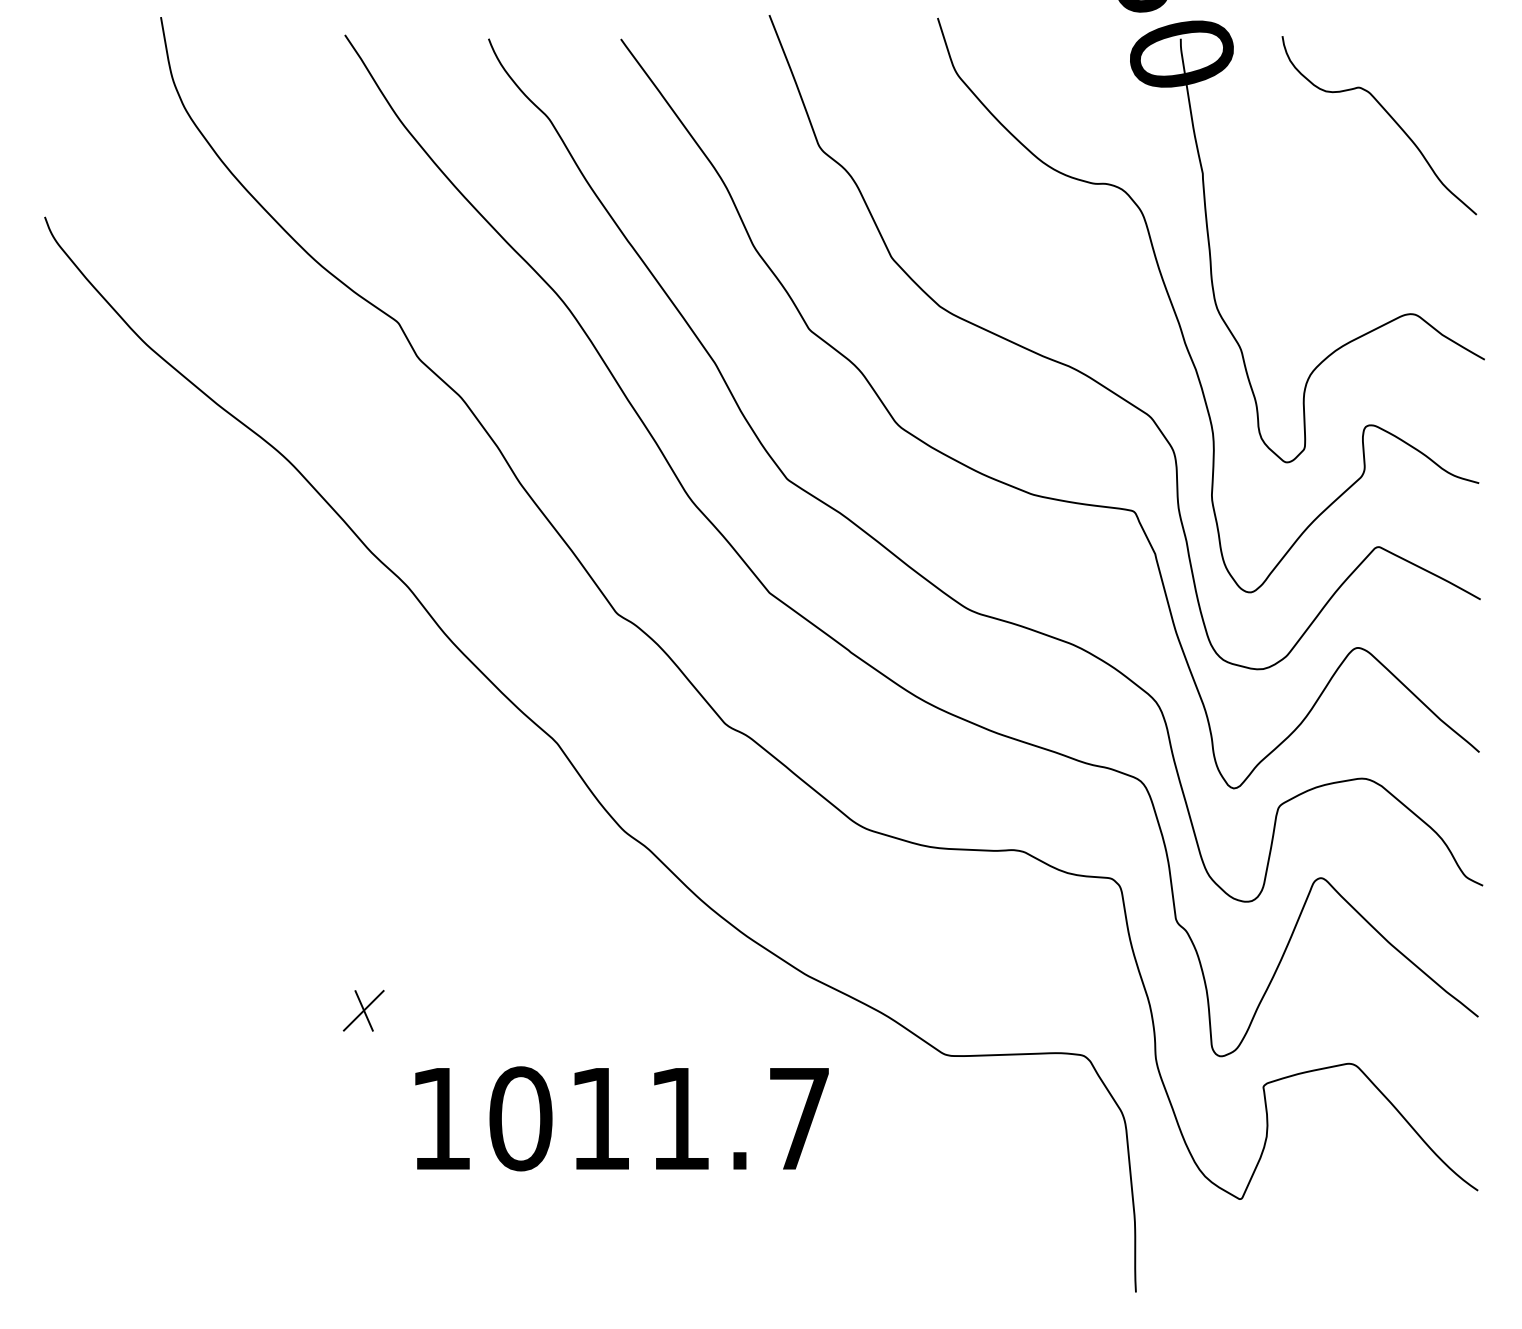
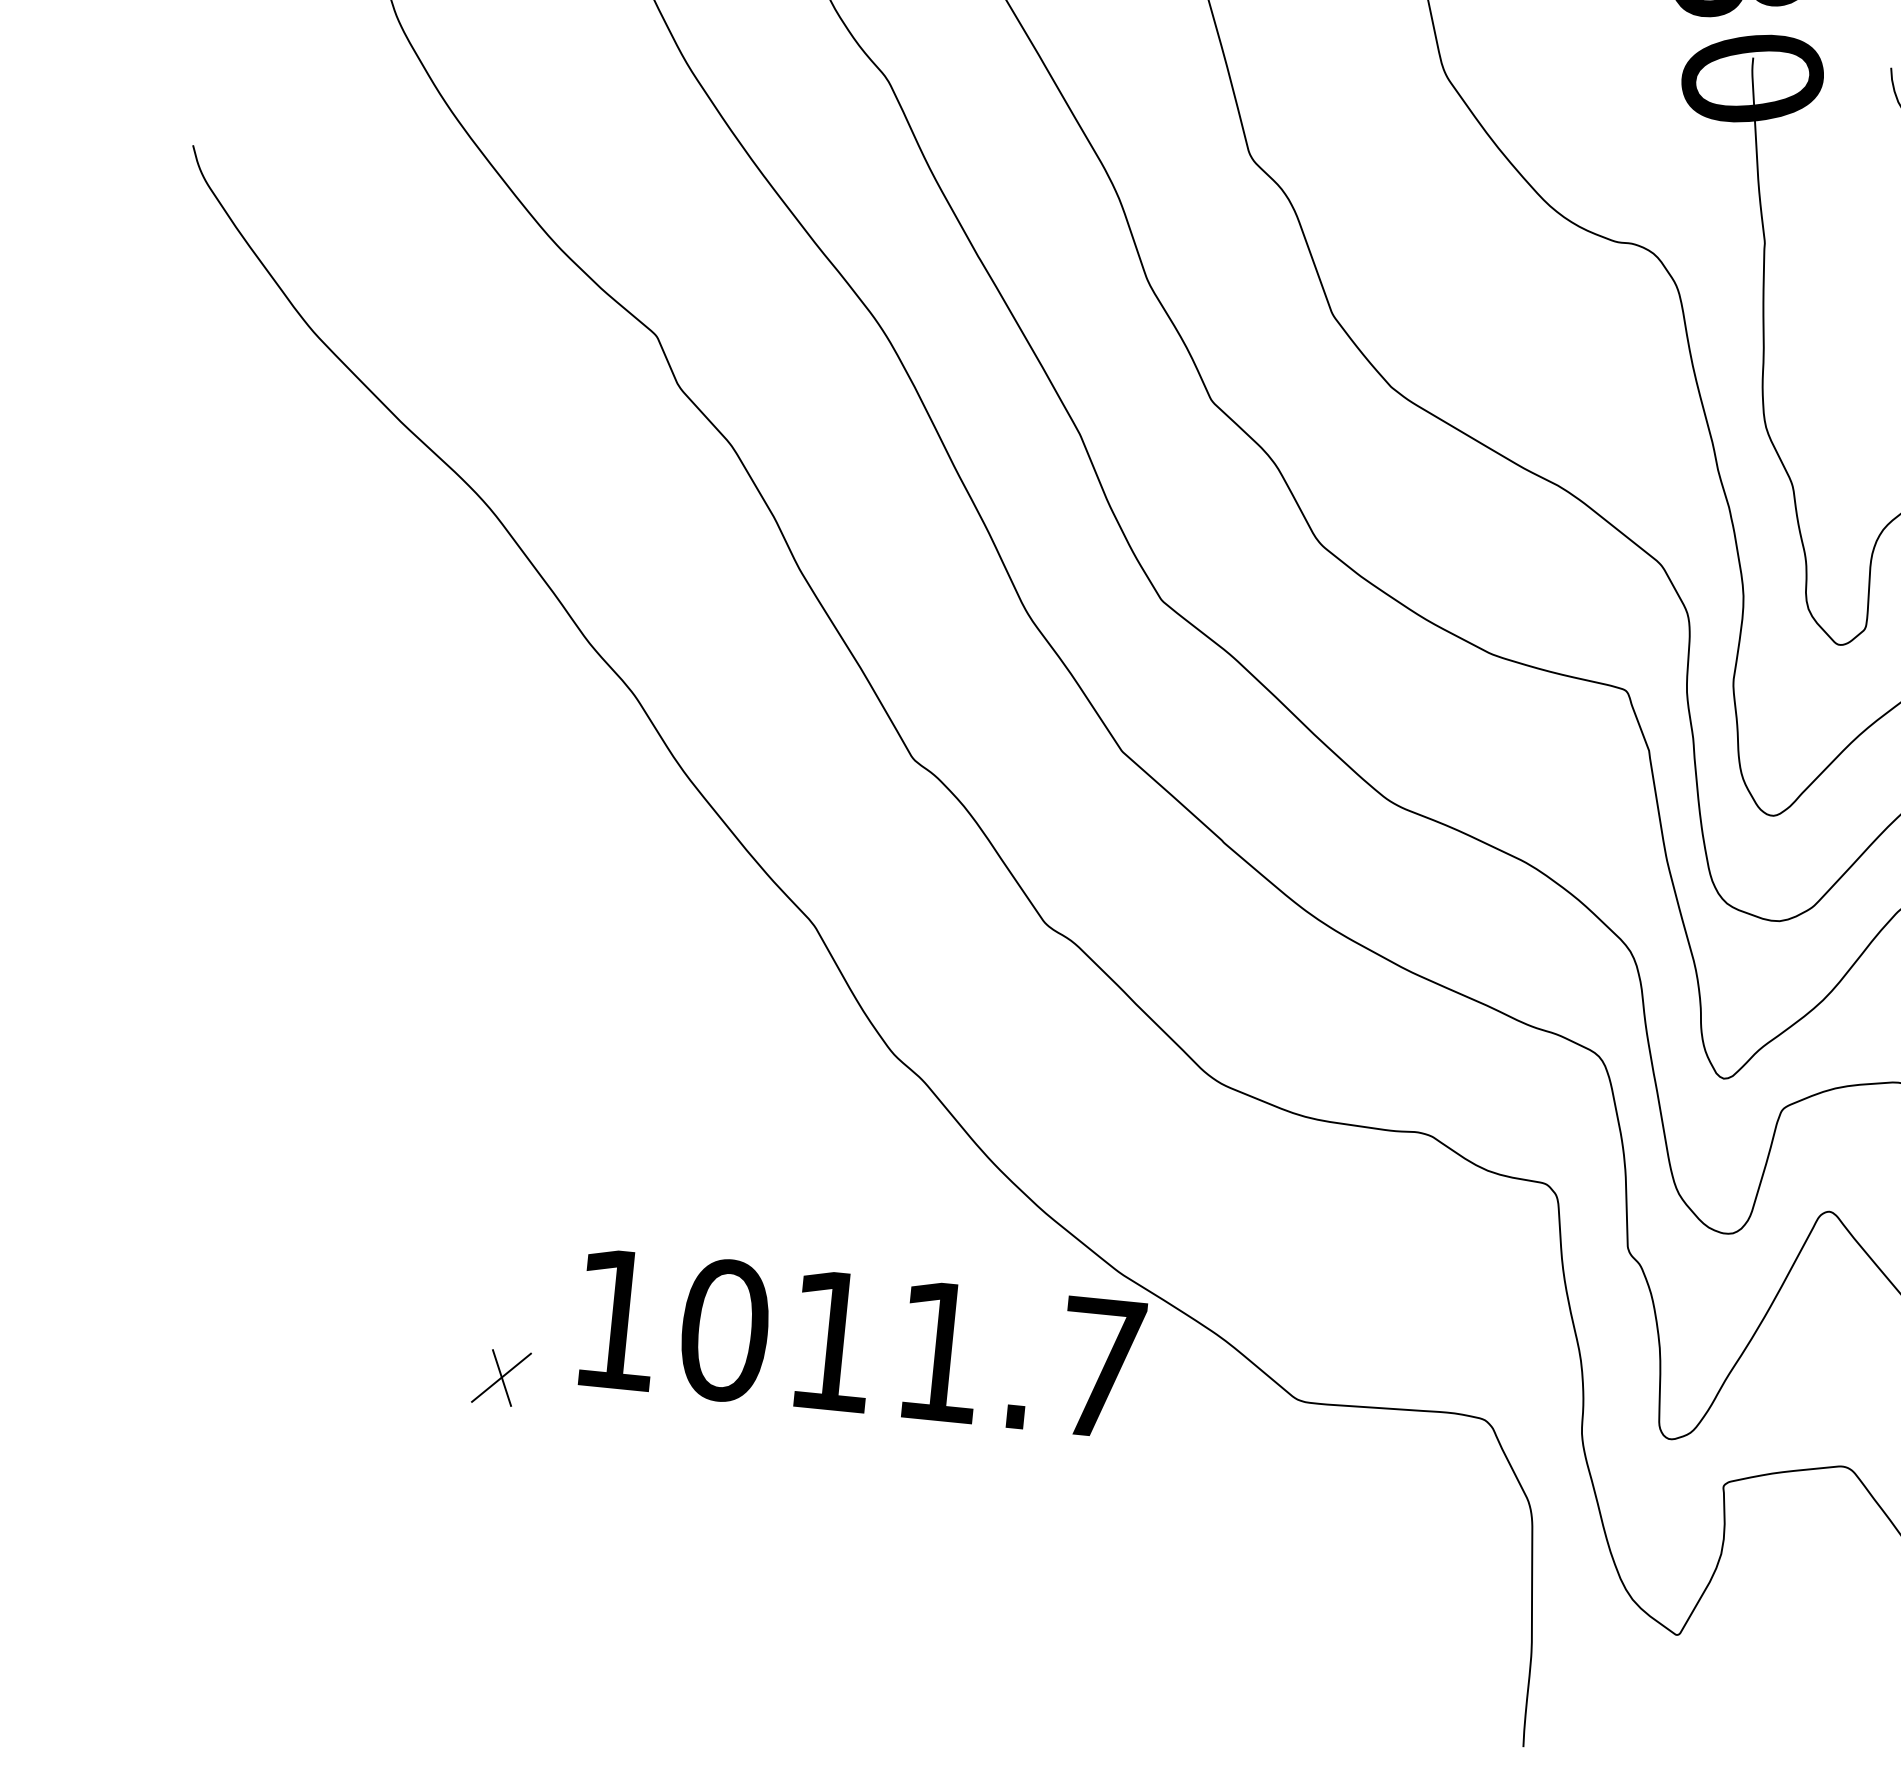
part: (363, 1010) -> (501, 1377), moved
text: (621, 1118) -> (860, 1343), moved

